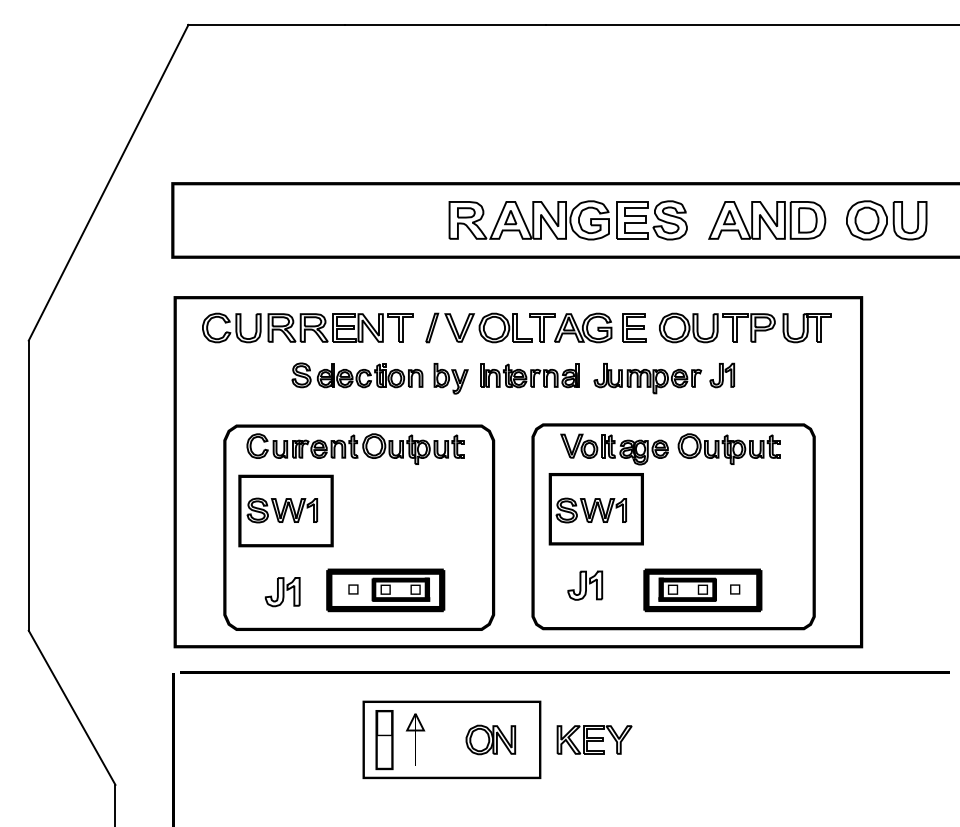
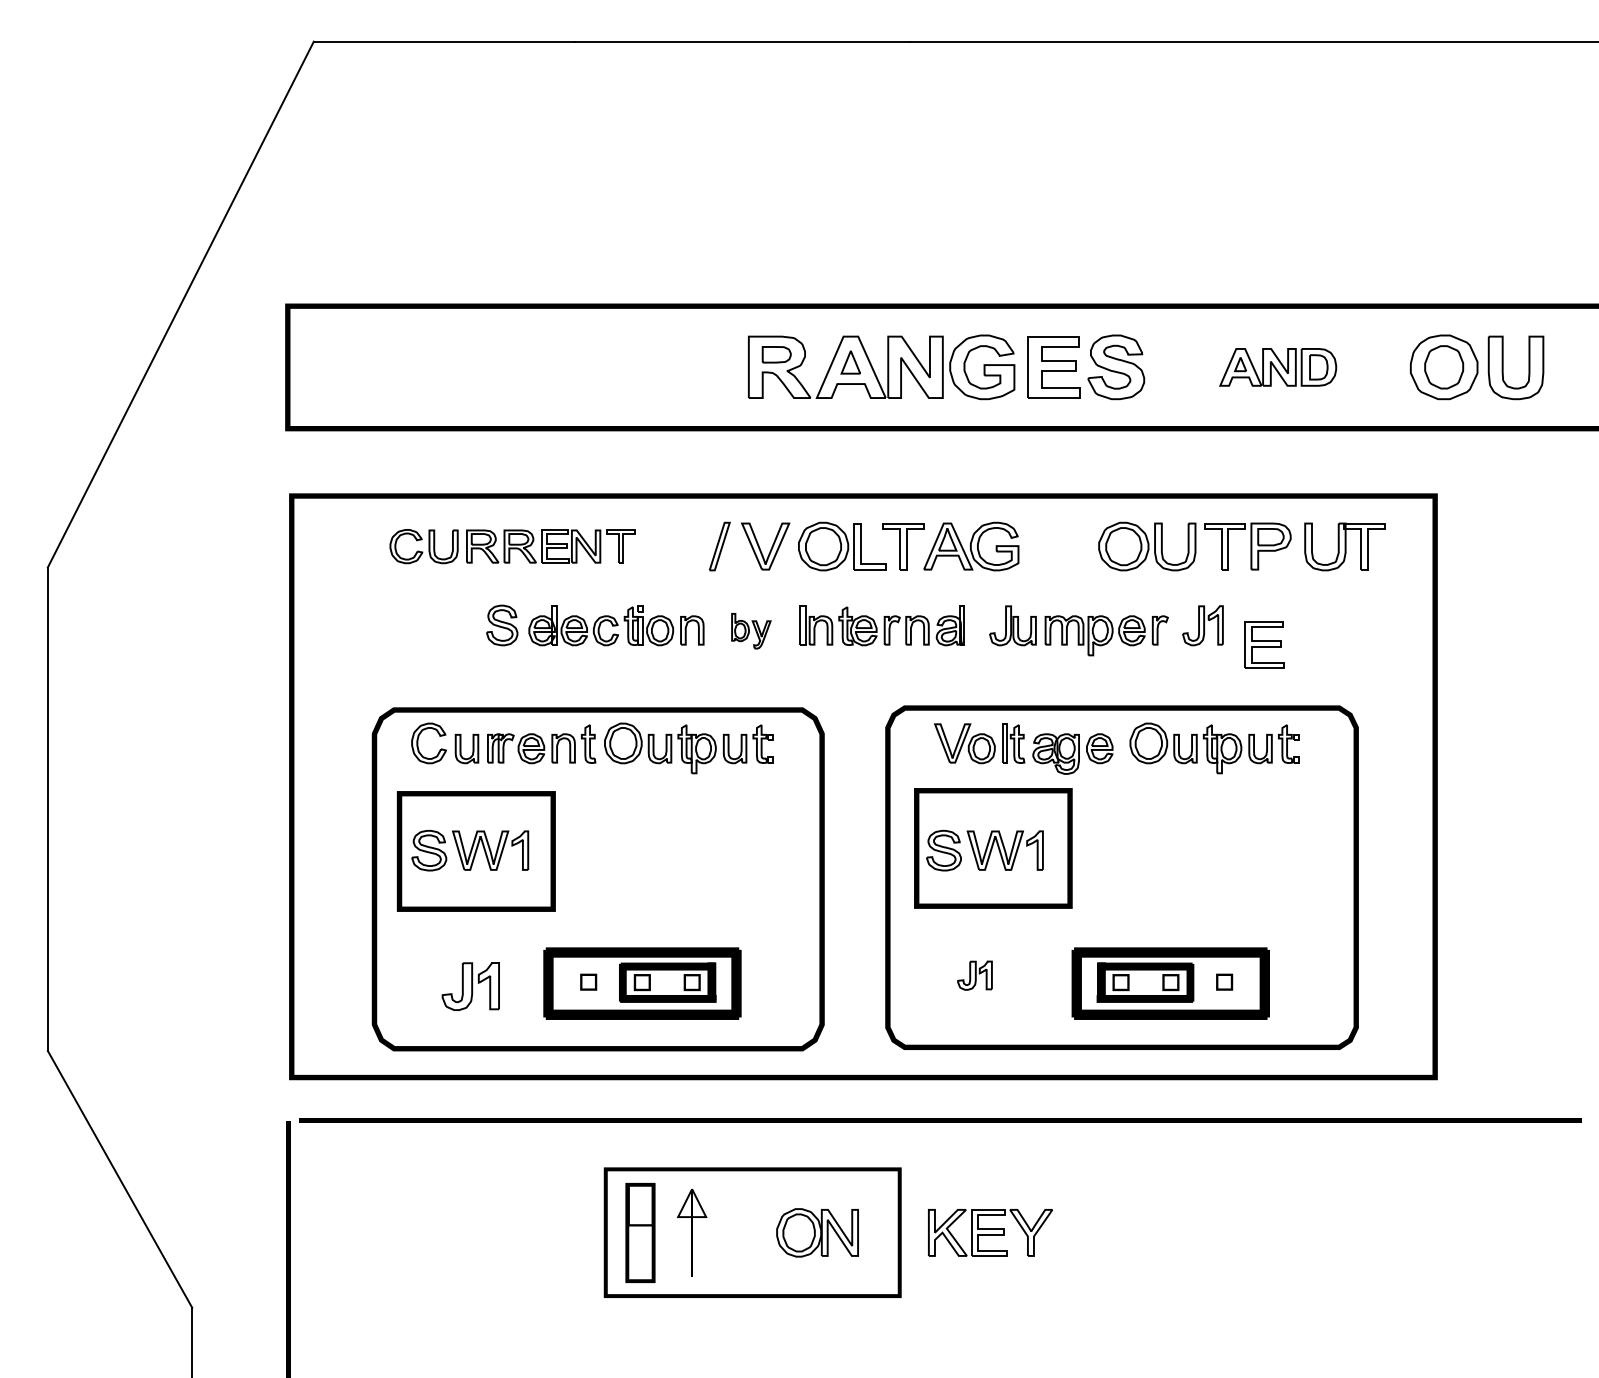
part: (767, 220) -> (1278, 367), size x0.6
part: (307, 327) -> (512, 545), size x0.7
part: (634, 327) -> (1265, 644), moved
part: (450, 378) -> (750, 630), size x0.7
part: (585, 585) -> (975, 975), size x0.6

